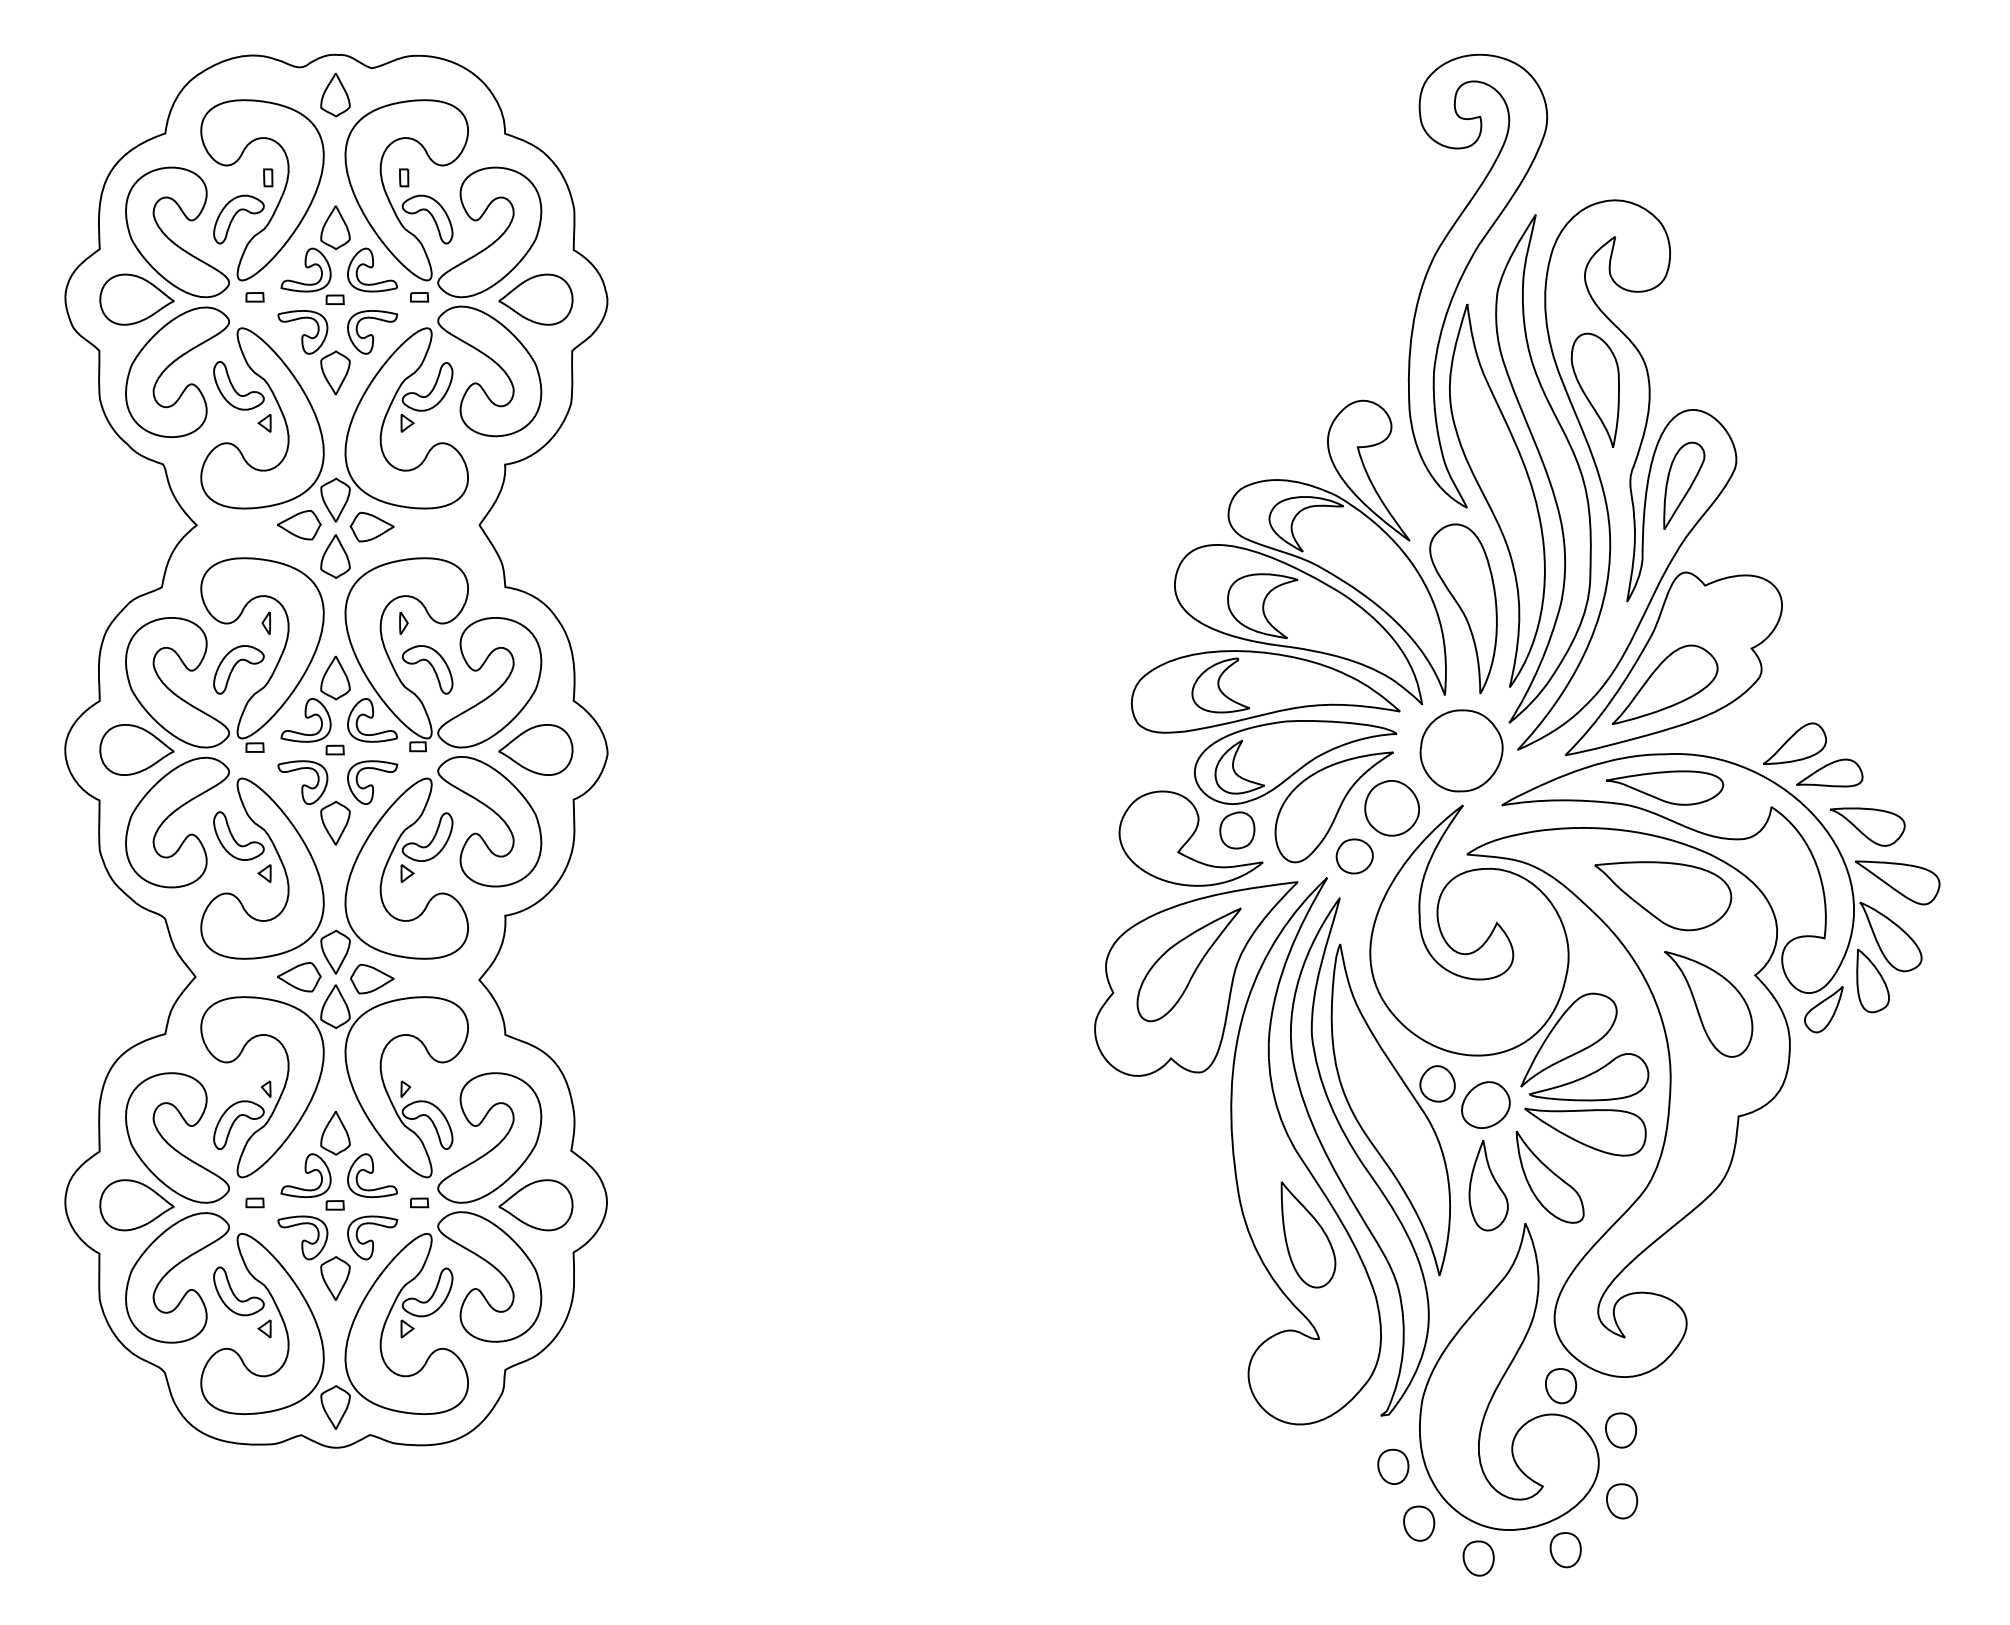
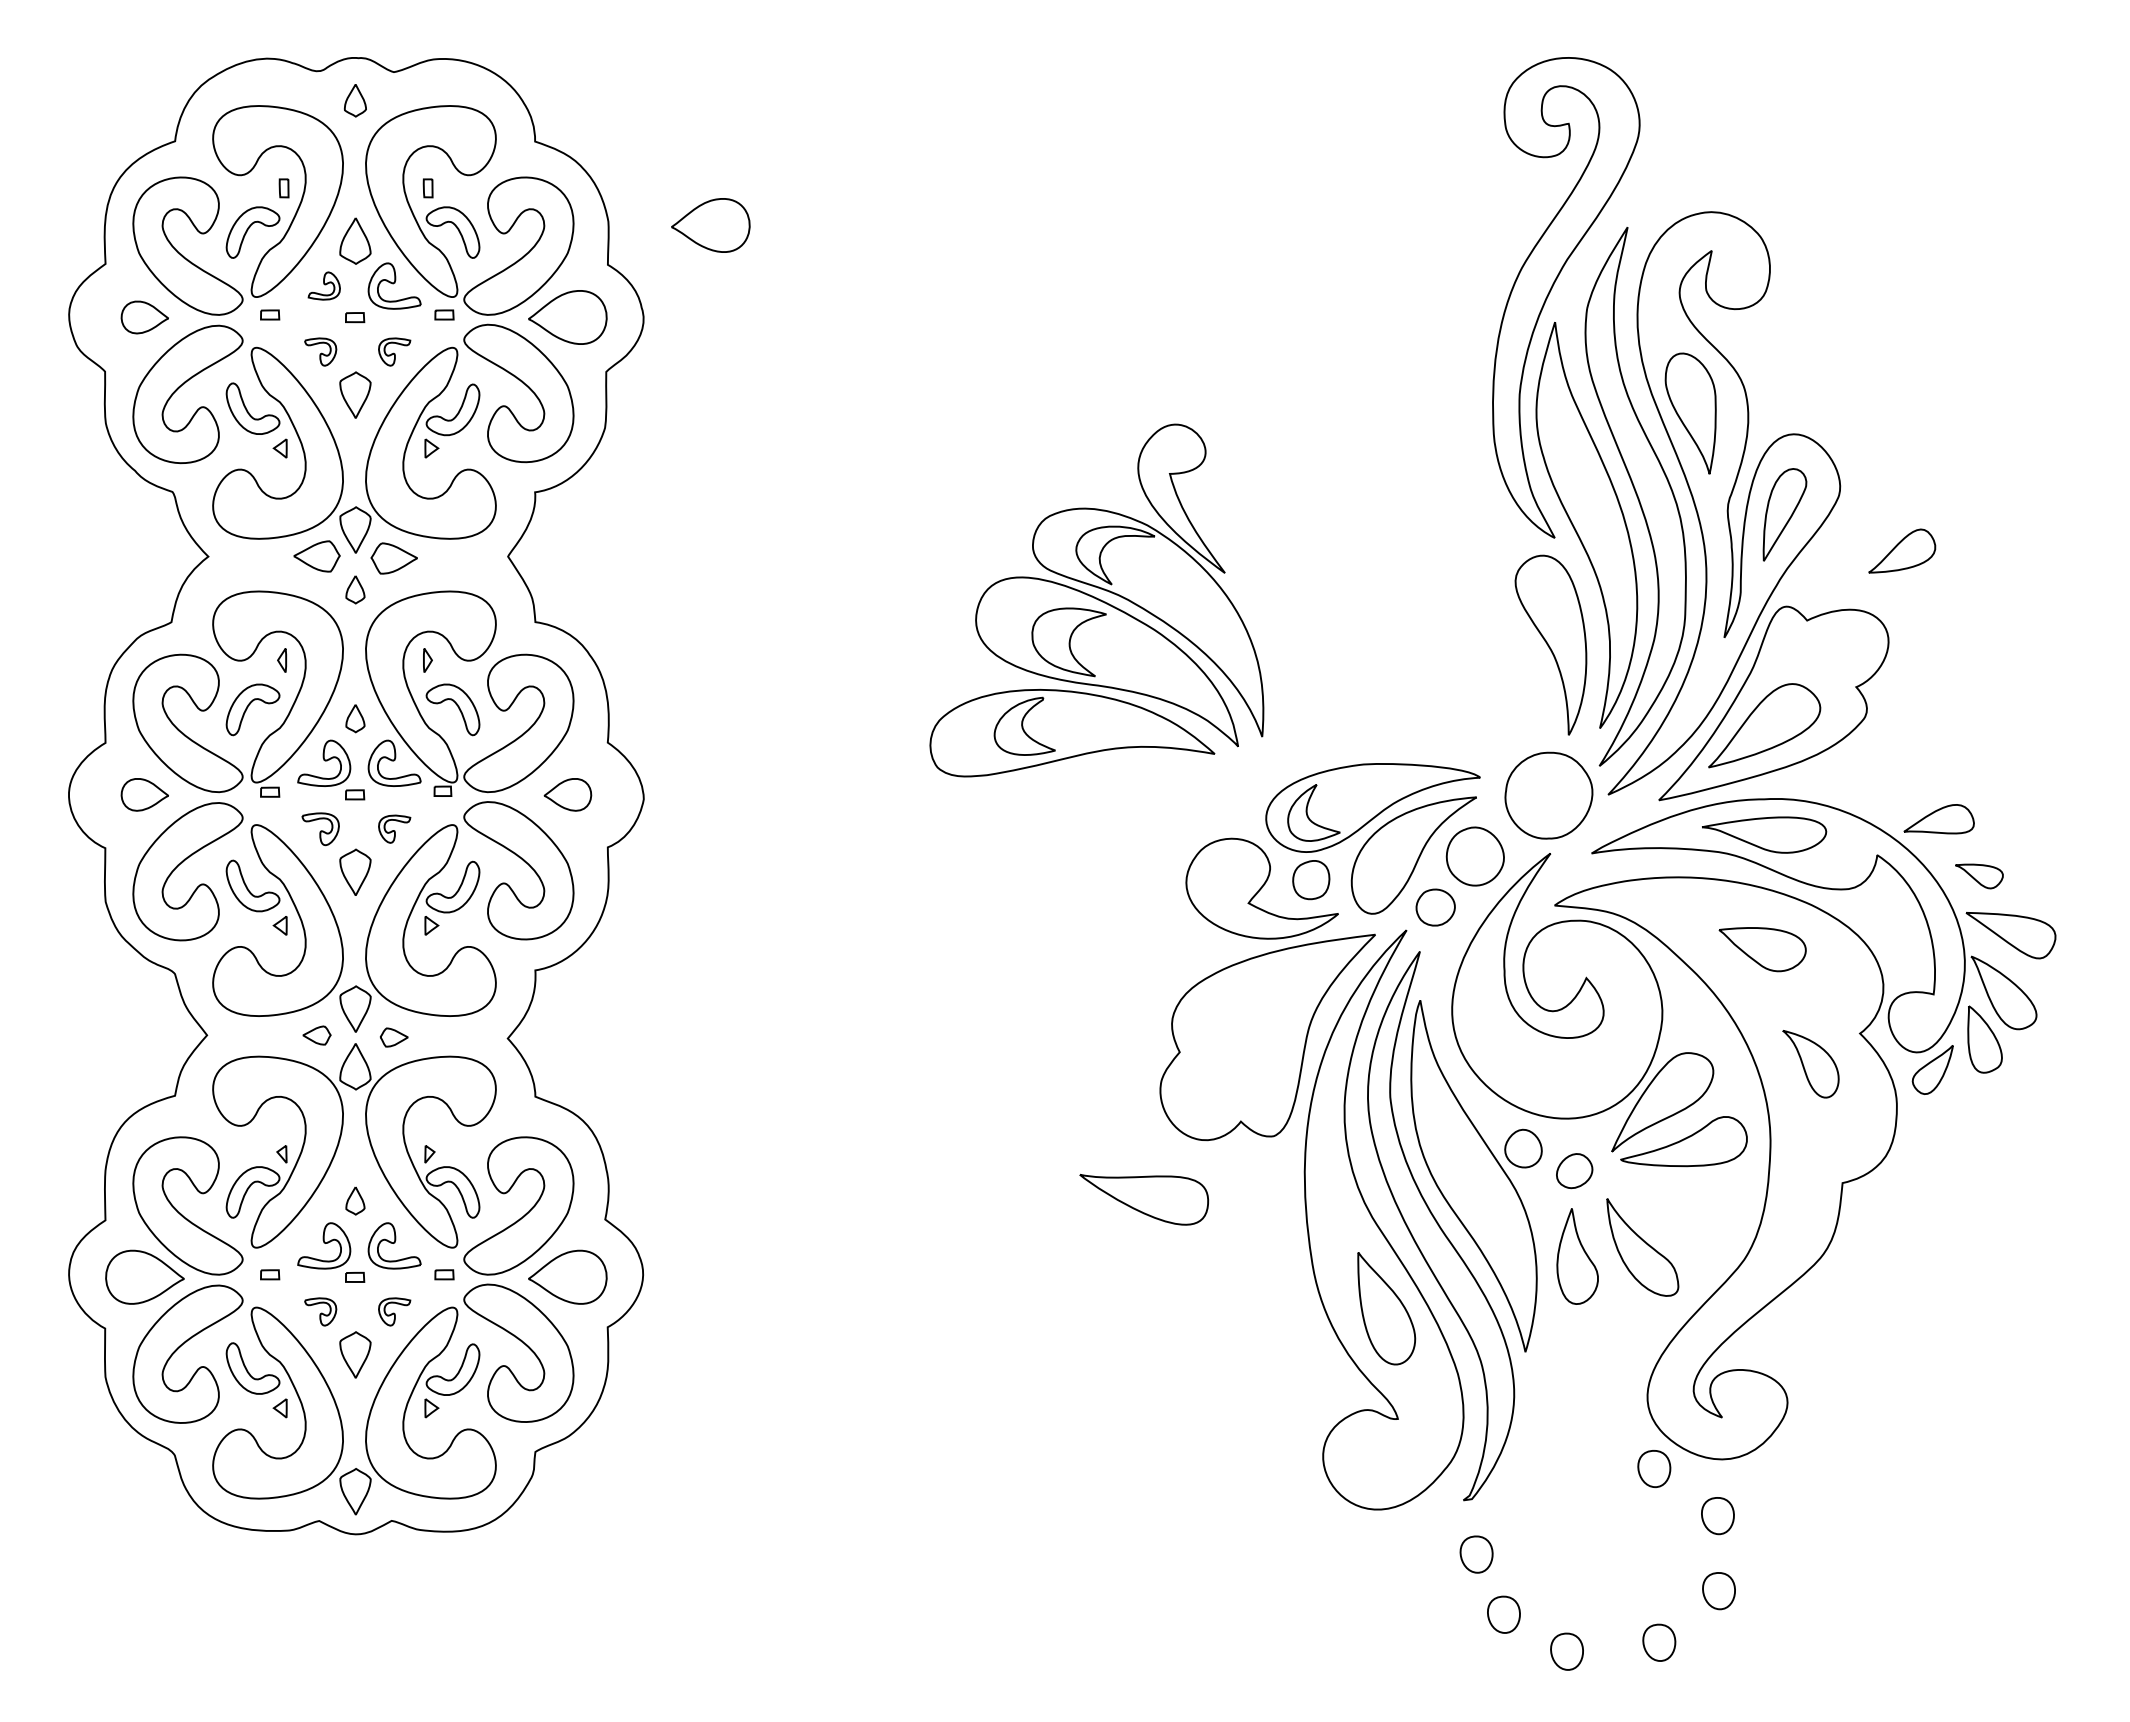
part: (335, 94) -> (355, 100), size x0.7
part: (670, 212) -> (710, 225), added
part: (306, 269) -> (324, 285), size x0.6
part: (136, 299) -> (144, 317), size x0.6
part: (302, 331) -> (320, 351), size x0.6
part: (372, 331) -> (394, 351), size x0.6
part: (335, 556) -> (355, 589), size x0.6
part: (1288, 566) -> (1096, 600), moved
part: (335, 678) -> (355, 718), size x0.6
part: (1795, 743) -> (1902, 550), moved
part: (136, 749) -> (144, 794), size x0.6
part: (535, 749) -> (567, 794), size x0.6
part: (302, 781) -> (320, 828), size x0.7
part: (372, 781) -> (394, 828), size x0.6
part: (1867, 827) -> (1979, 876), size x0.6
part: (1663, 895) -> (1762, 949), size x0.6
part: (1188, 964) -> (1259, 1022), removed
part: (298, 977) -> (316, 1035), size x0.6
part: (371, 979) -> (393, 1037), size x0.6
part: (1708, 1003) -> (1810, 1063), size x0.6
part: (1485, 1104) -> (1574, 1170), size x0.7
part: (1585, 1131) -> (1144, 1199), moved
part: (335, 1132) -> (355, 1200), size x0.6
part: (302, 1237) -> (320, 1311), size x0.6
part: (372, 1237) -> (394, 1311), size x0.6
part: (1509, 1377) -> (1599, 1459), removed

